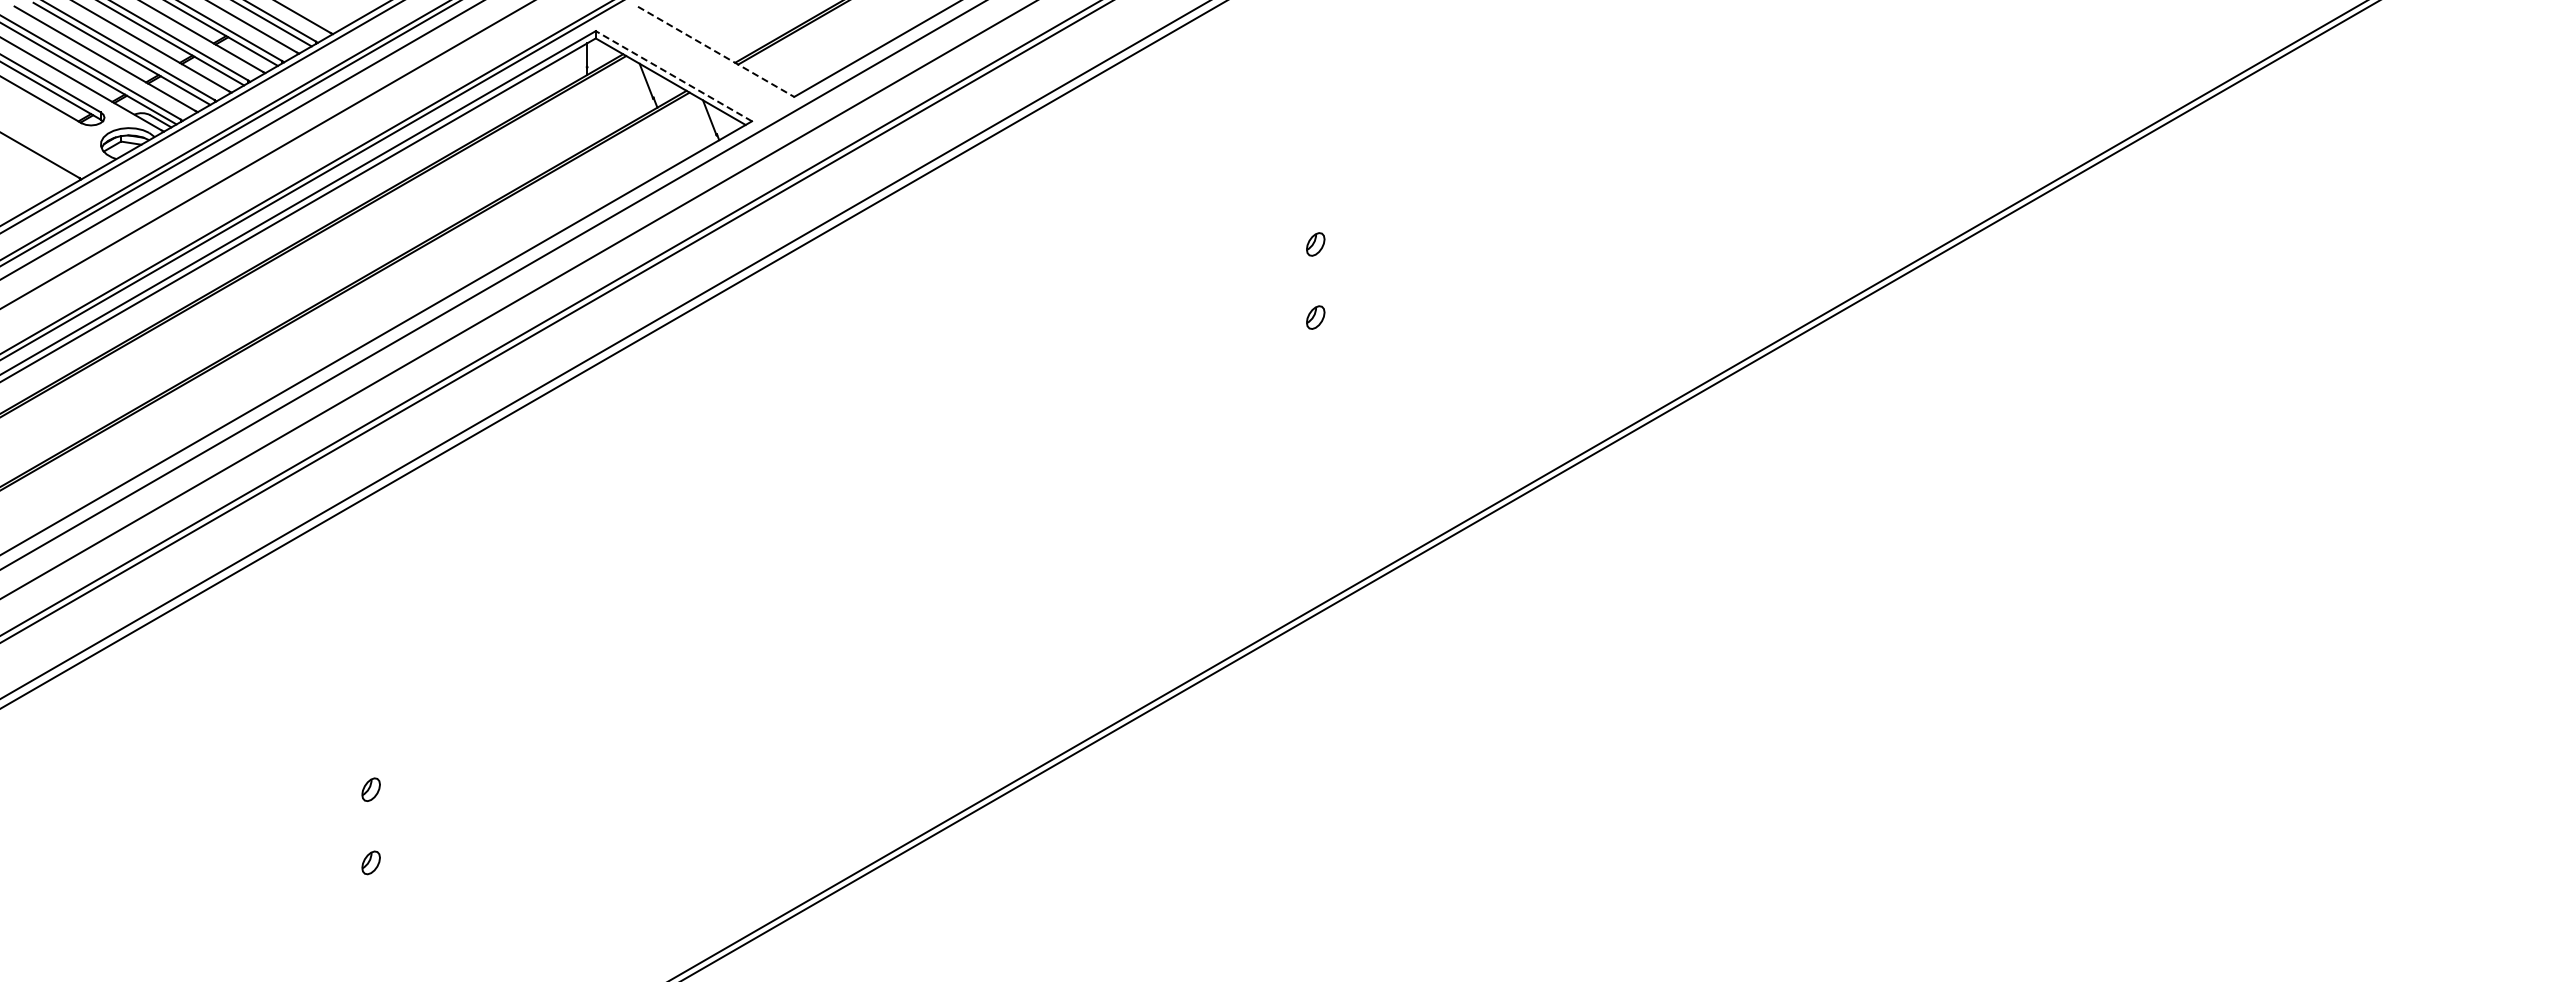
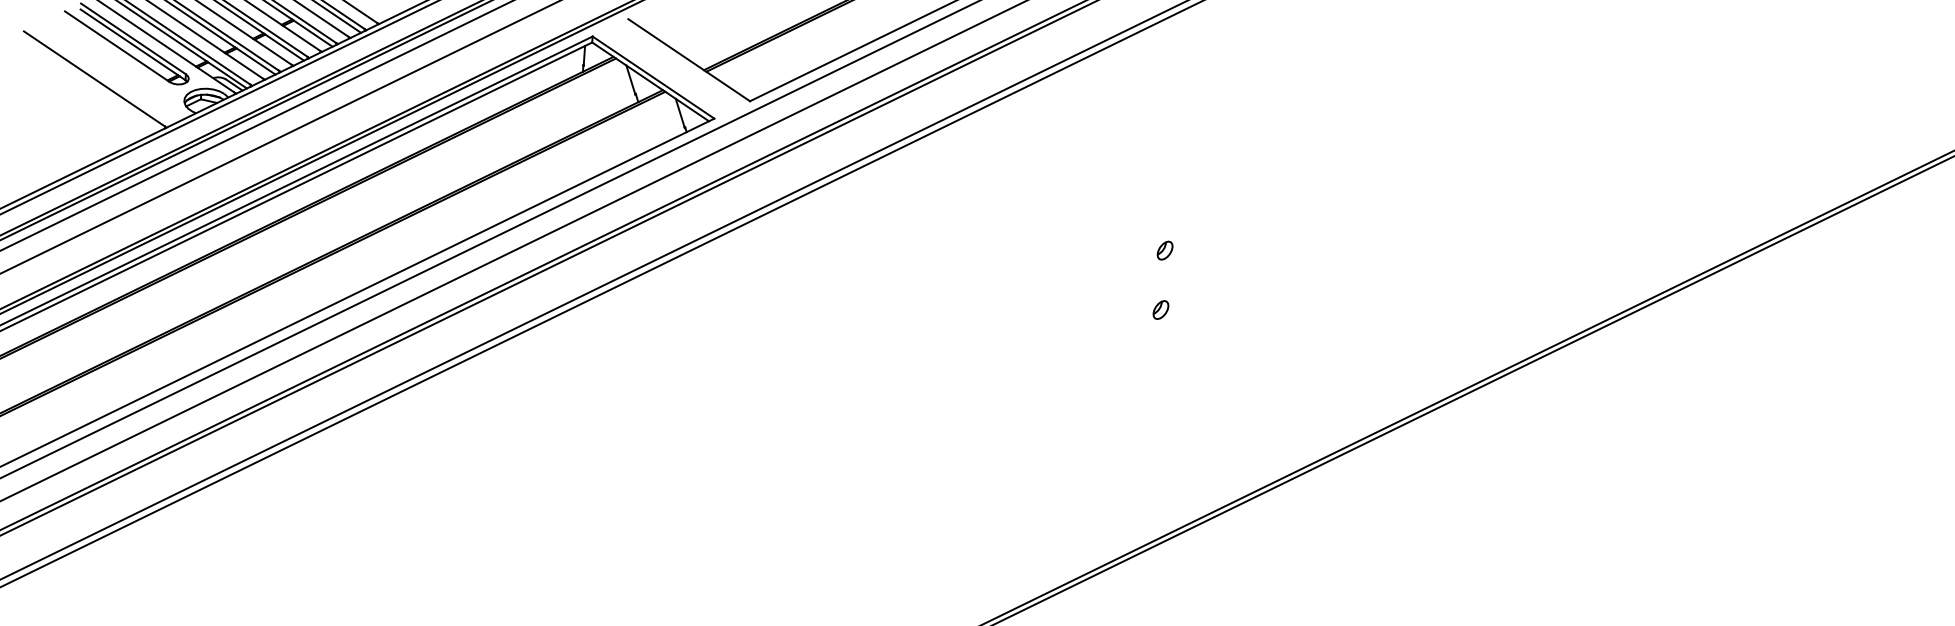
line: (716, 52) -> (689, 60), dashed -> solid
line: (673, 75) -> (653, 76), dashed -> solid

